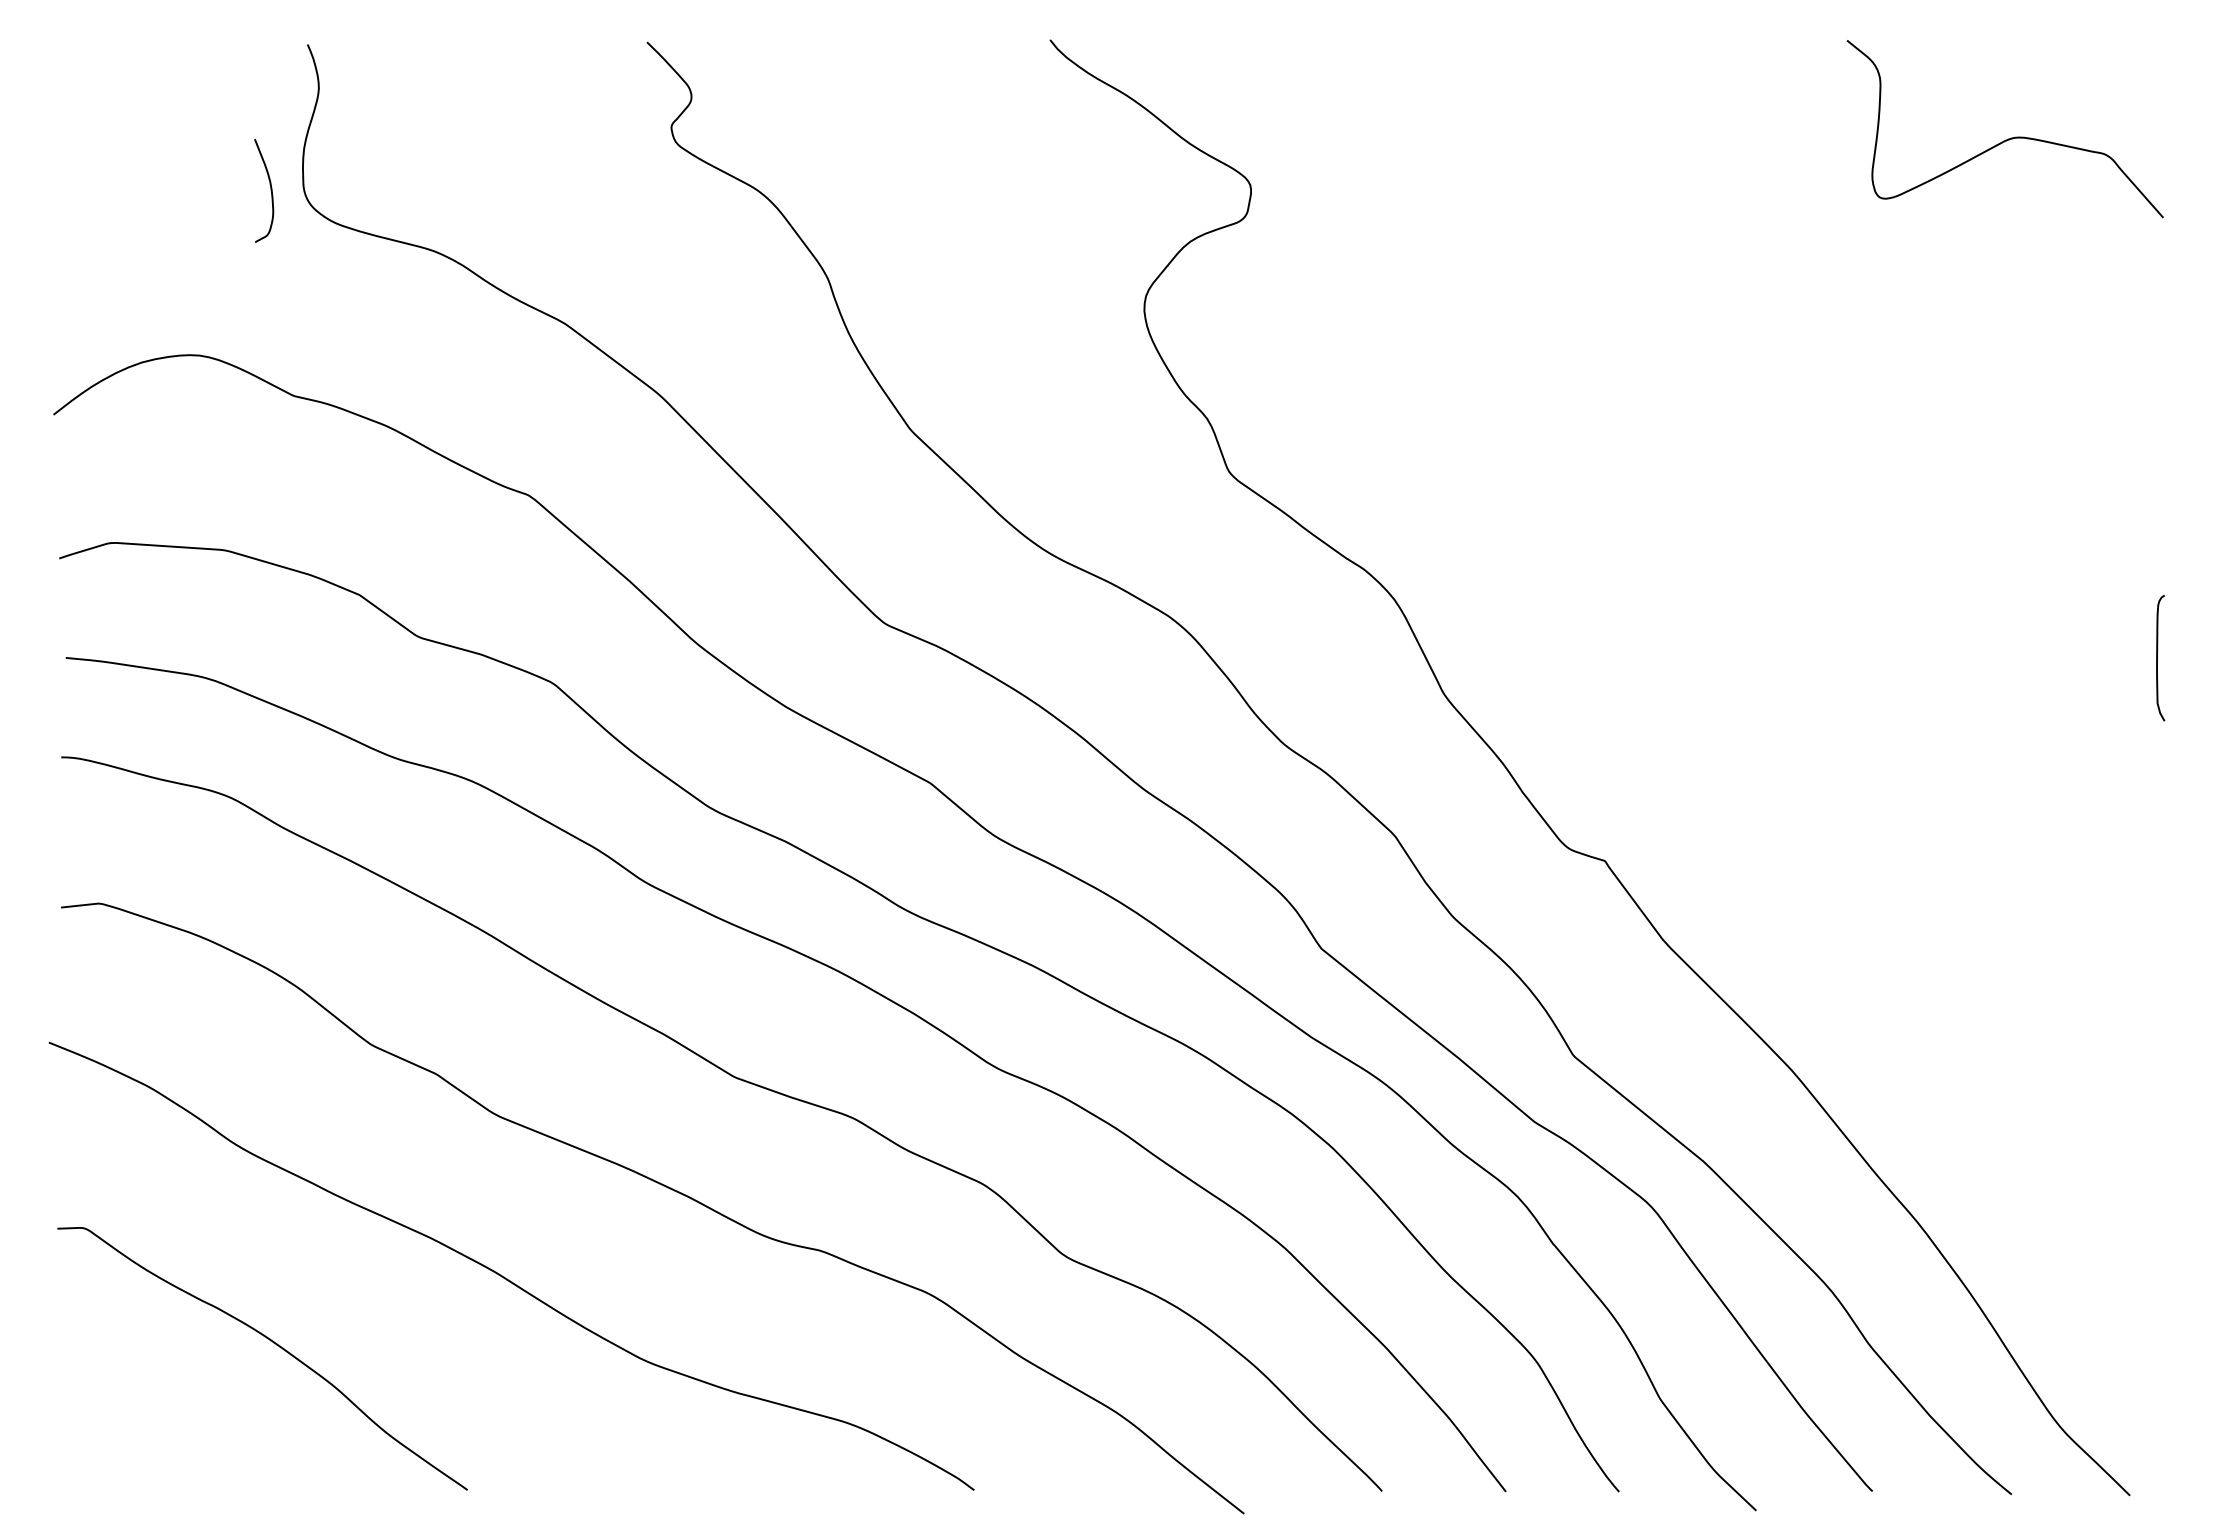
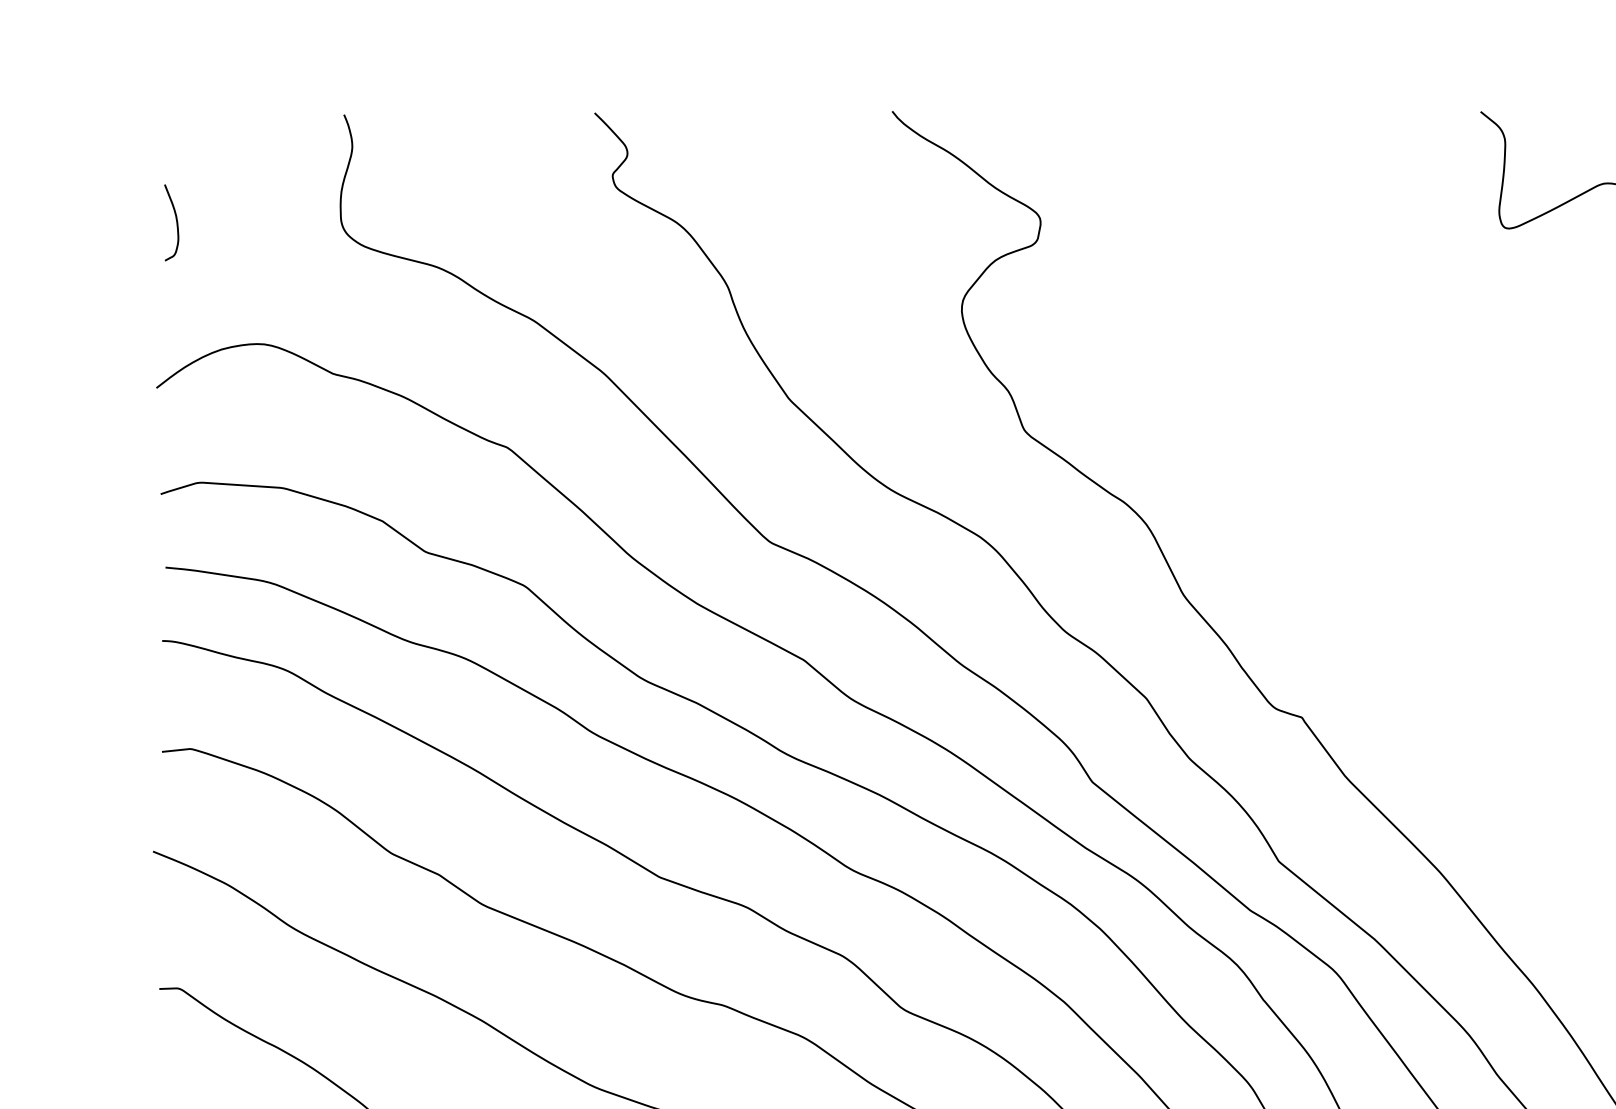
curve: (270, 190) -> (176, 222), moved

